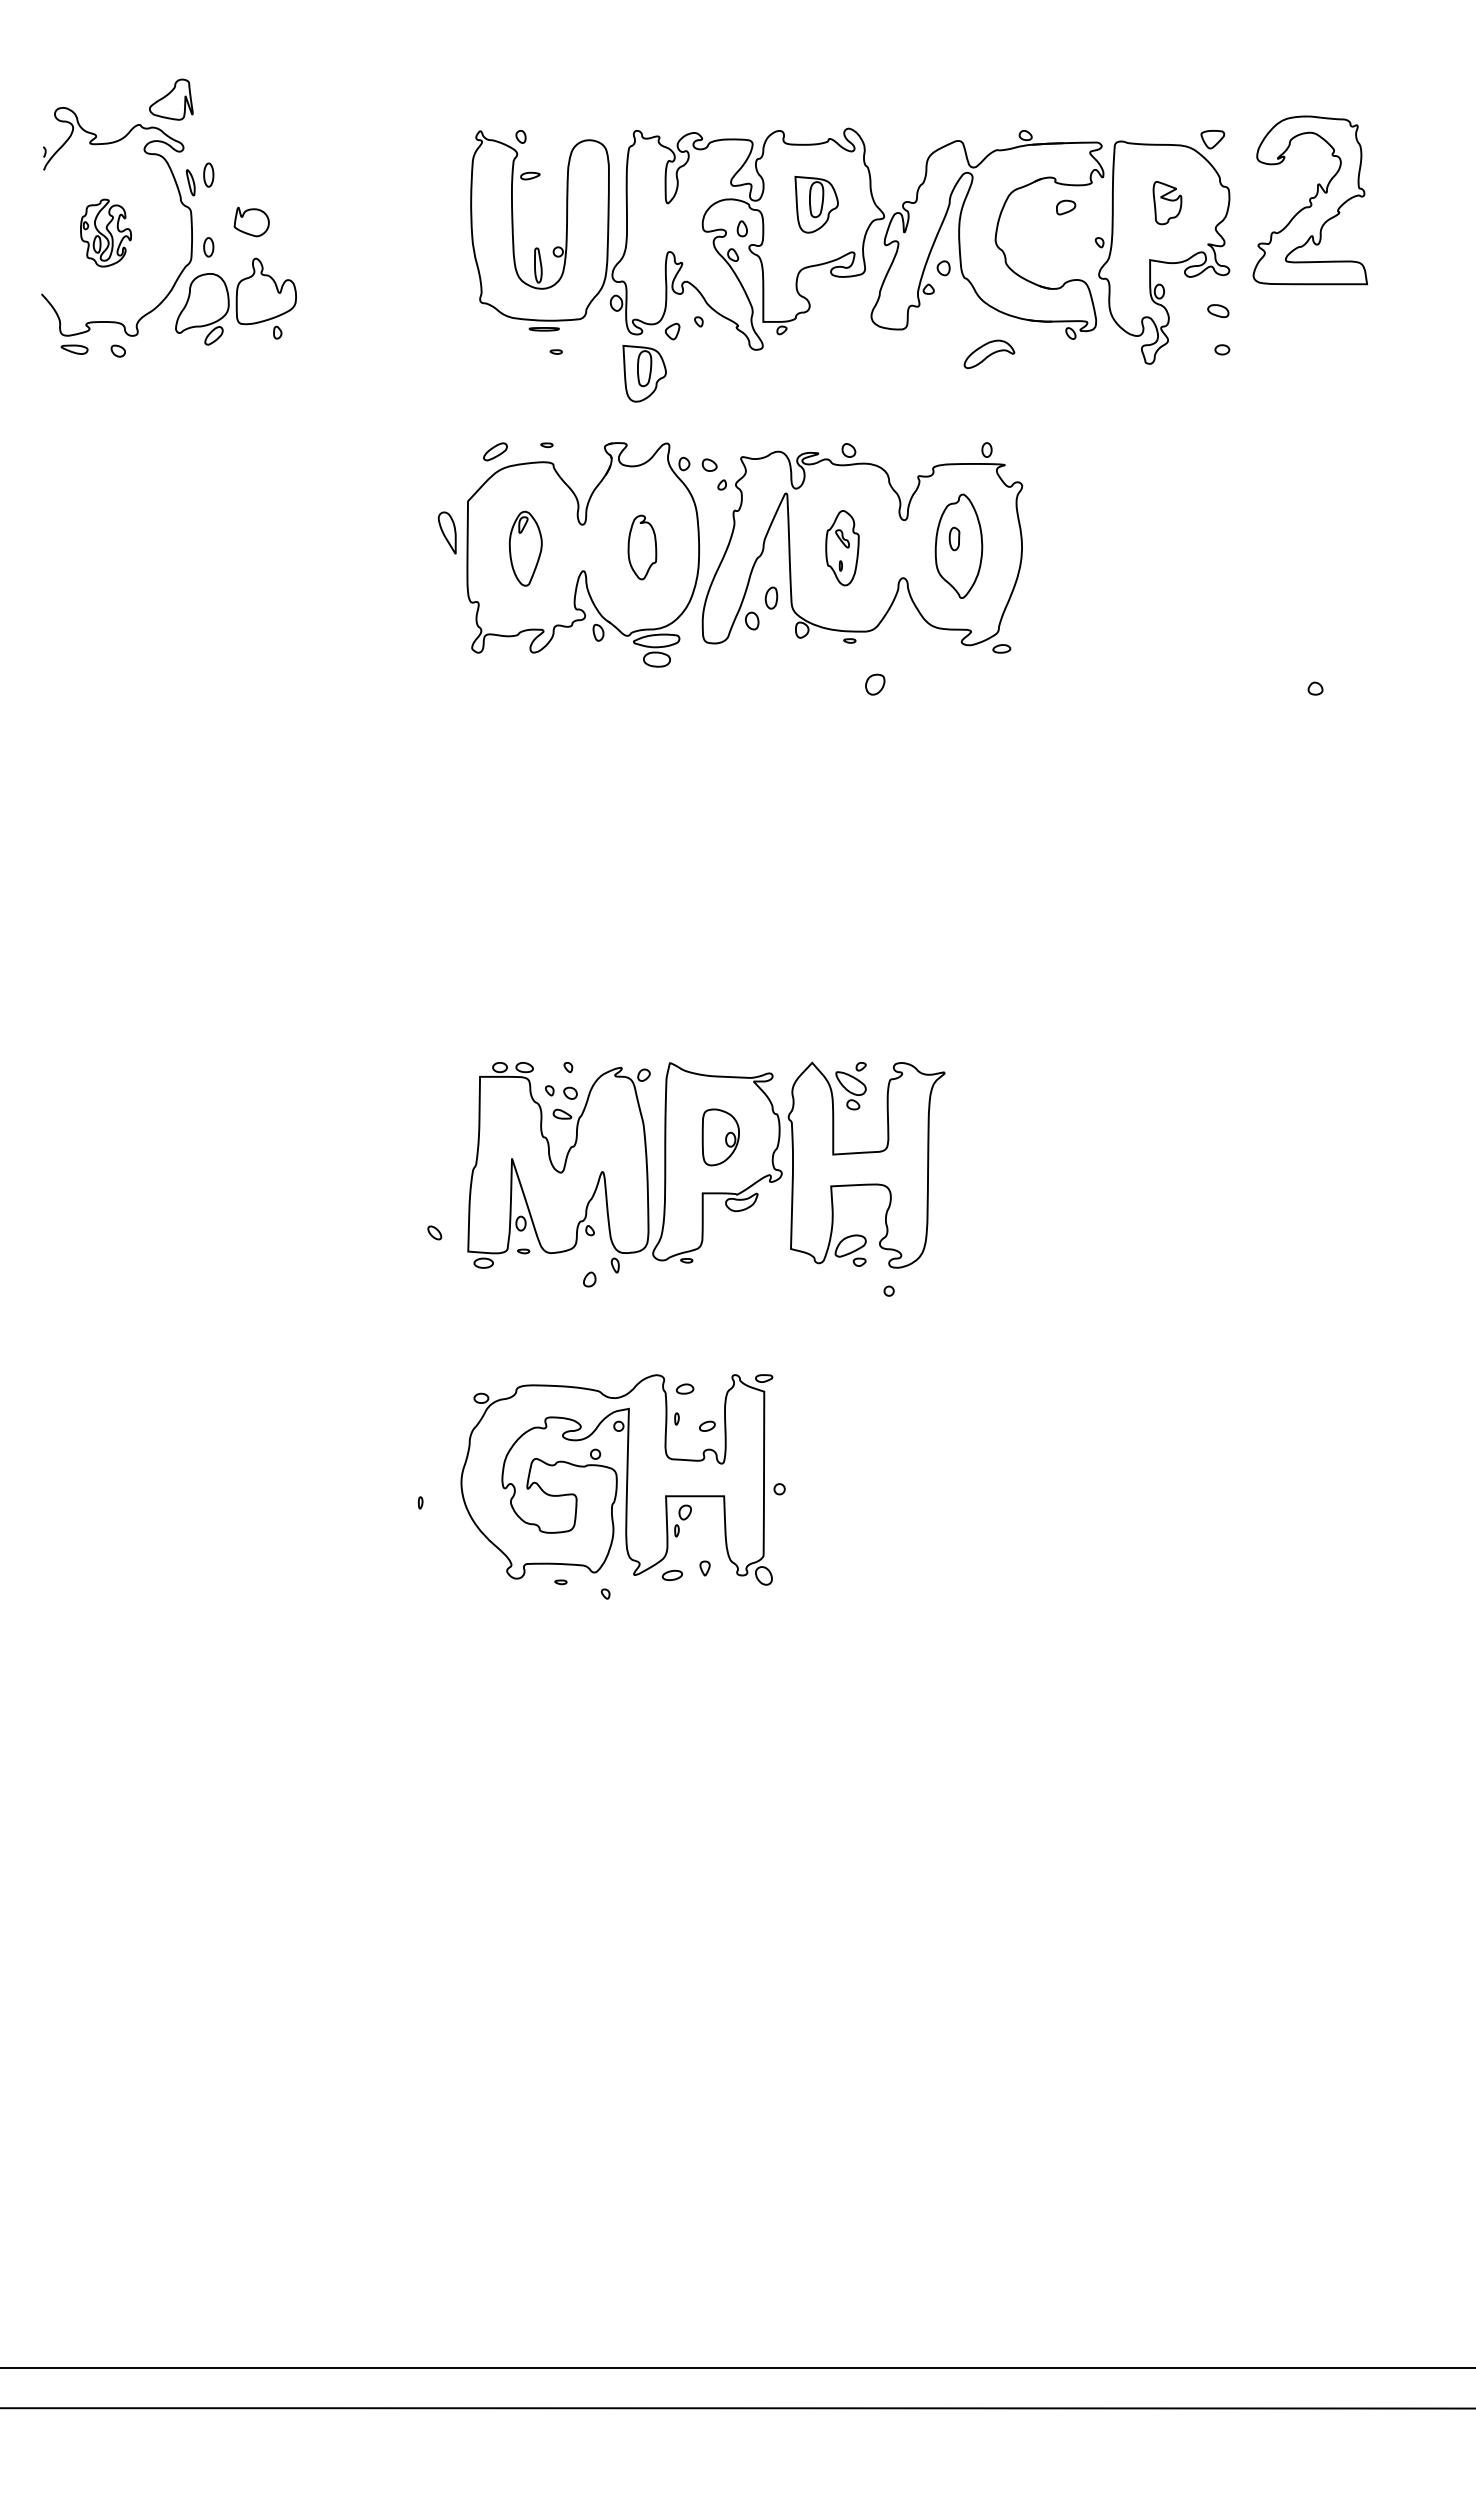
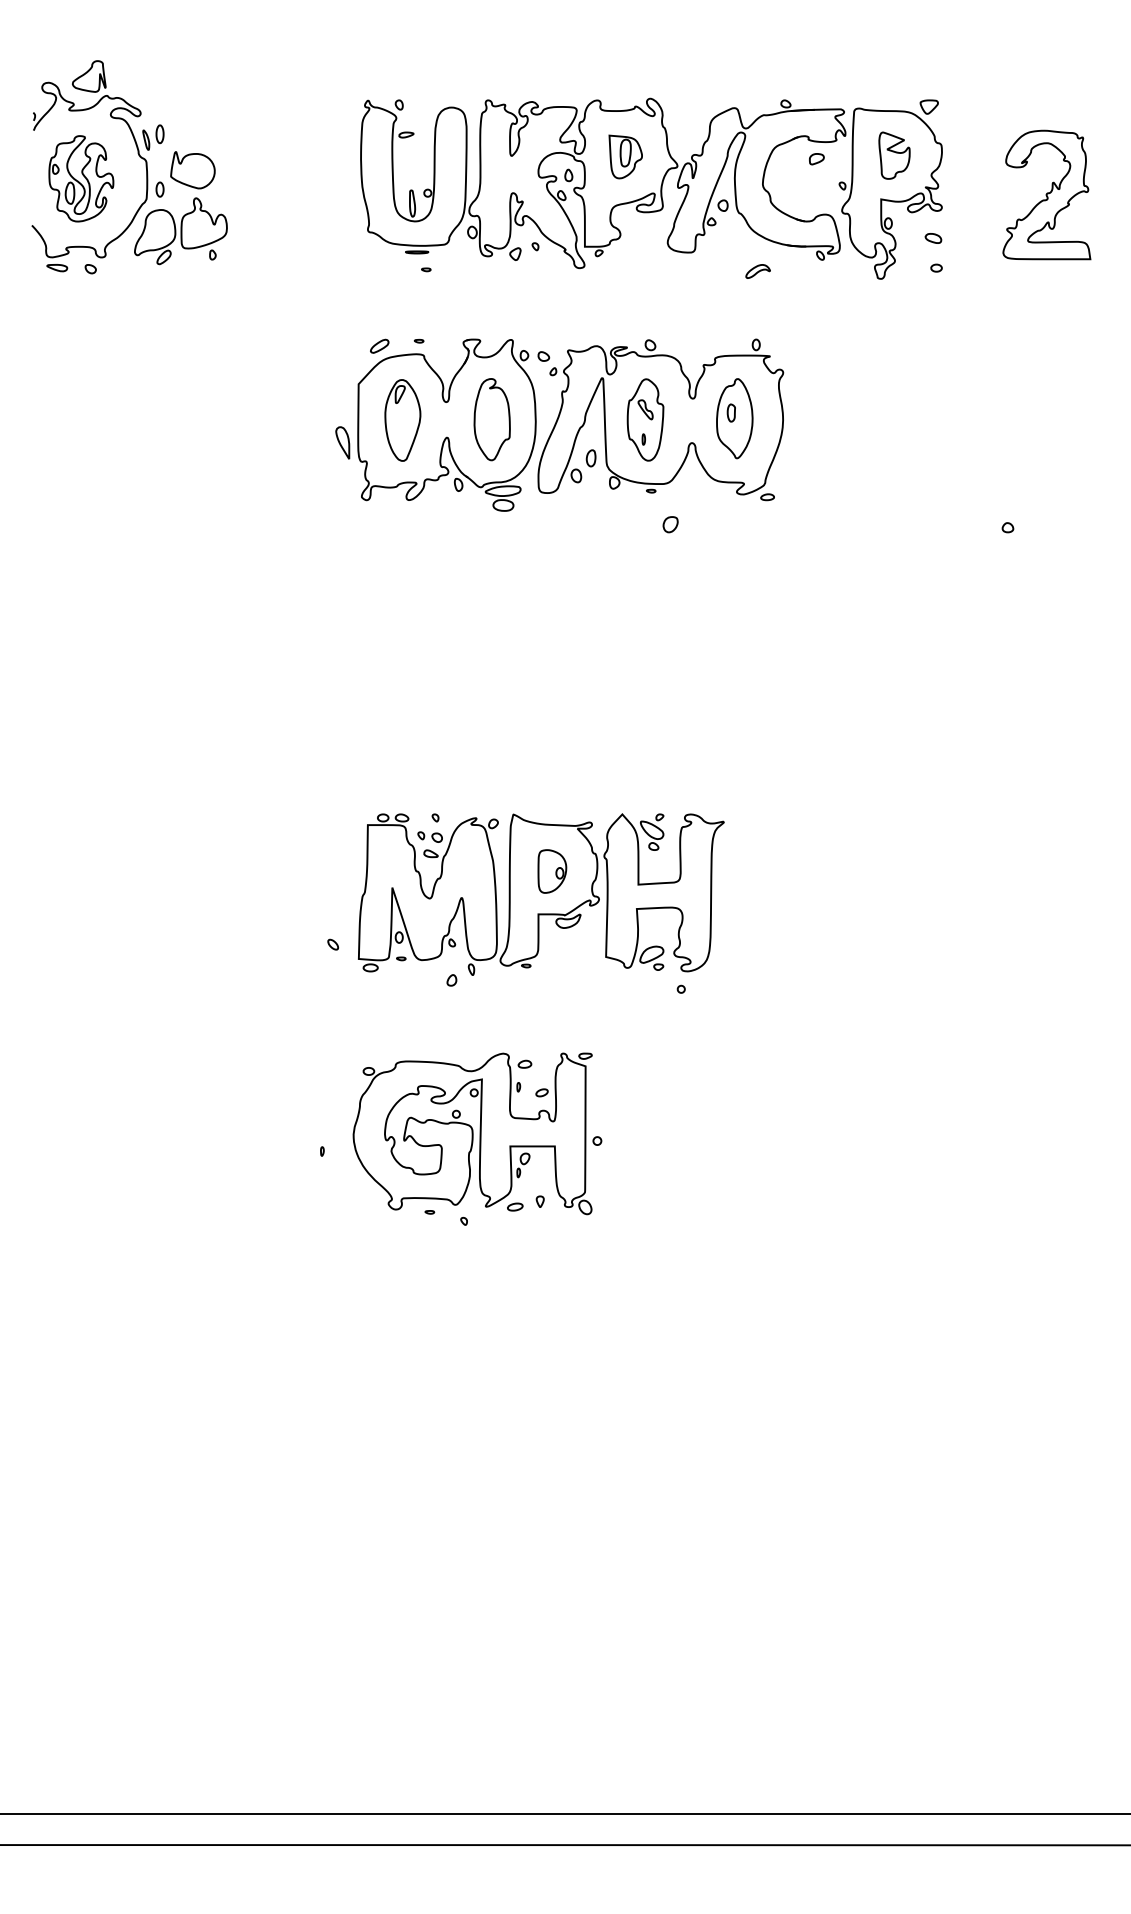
part: (171, 99) -> (89, 76), moved
part: (1310, 200) -> (1046, 195), moved
part: (1167, 202) -> (894, 155), size x1.43
part: (251, 221) -> (192, 169), size x1.67
part: (105, 232) -> (80, 178), size x1.67
part: (989, 353) -> (758, 270), size x0.62
part: (644, 373) -> (493, 286), removed
part: (446, 532) -> (342, 442), moved
part: (642, 547) -> (492, 419), size x1.67
part: (525, 548) -> (402, 420), size x1.43
part: (842, 548) -> (645, 420), size x1.43

